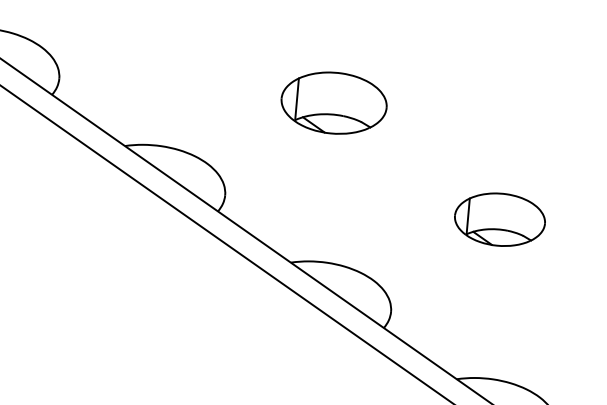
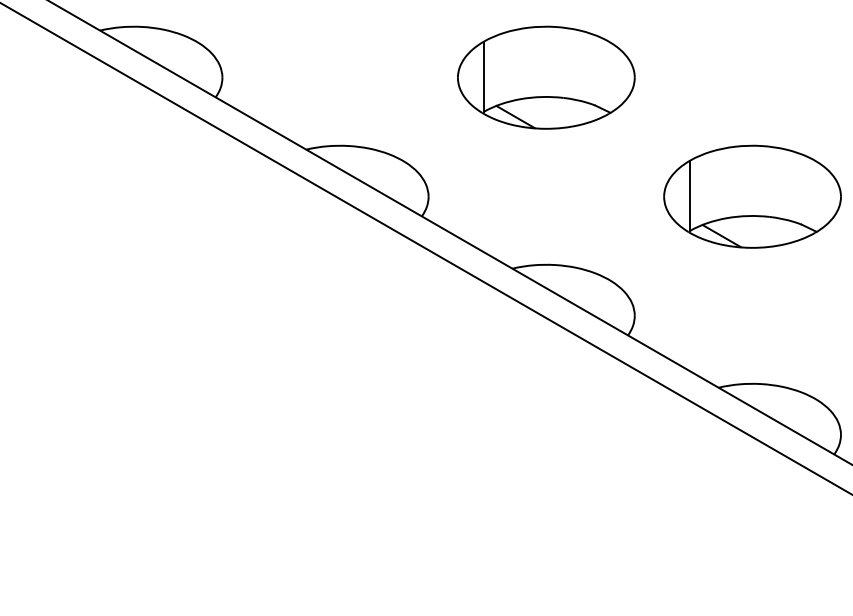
part: (334, 103) -> (546, 77), size x1.43
part: (499, 219) -> (752, 196), size x1.67

